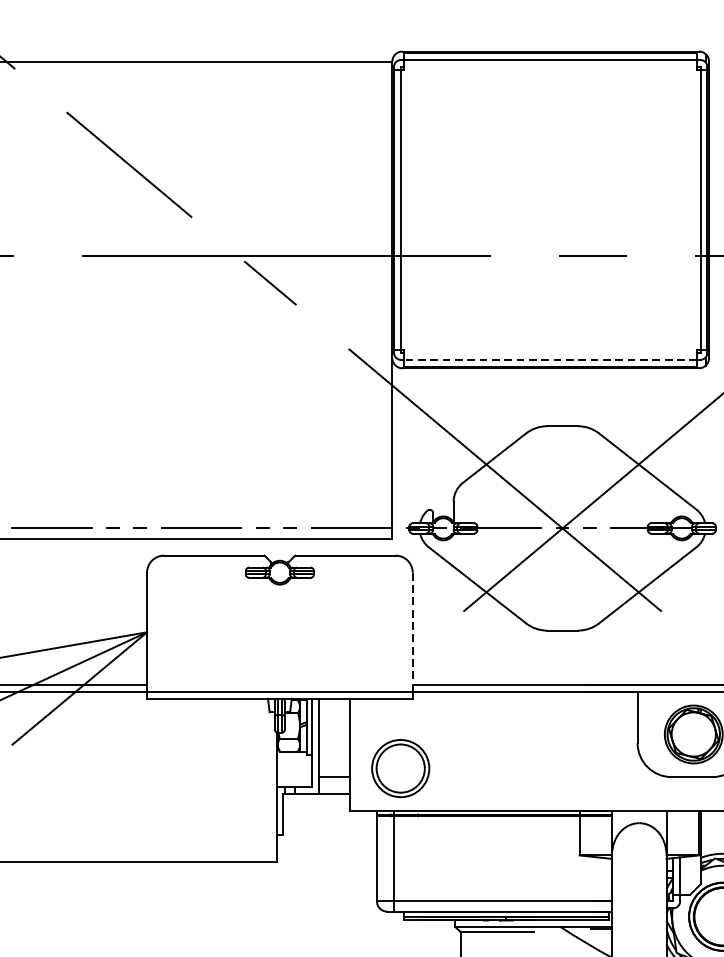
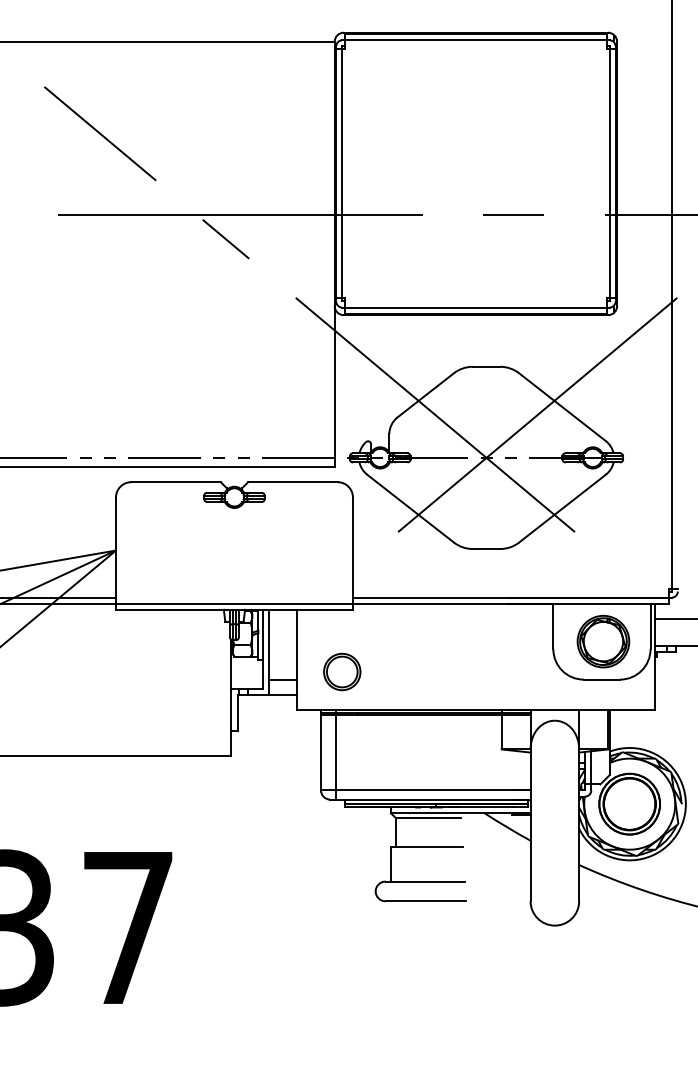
line: (550, 359) -> (475, 307), dashed -> solid
line: (412, 633) -> (352, 551), dashed -> solid
part: (401, 767) -> (342, 671), size x0.71

